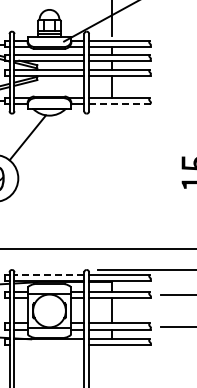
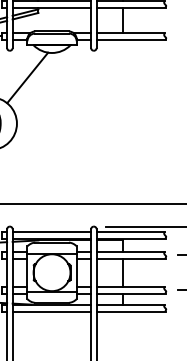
line: (119, 104) -> (130, 40), dashed -> solid
line: (49, 274) -> (52, 231), dashed -> solid
line: (49, 345) -> (52, 311), added

